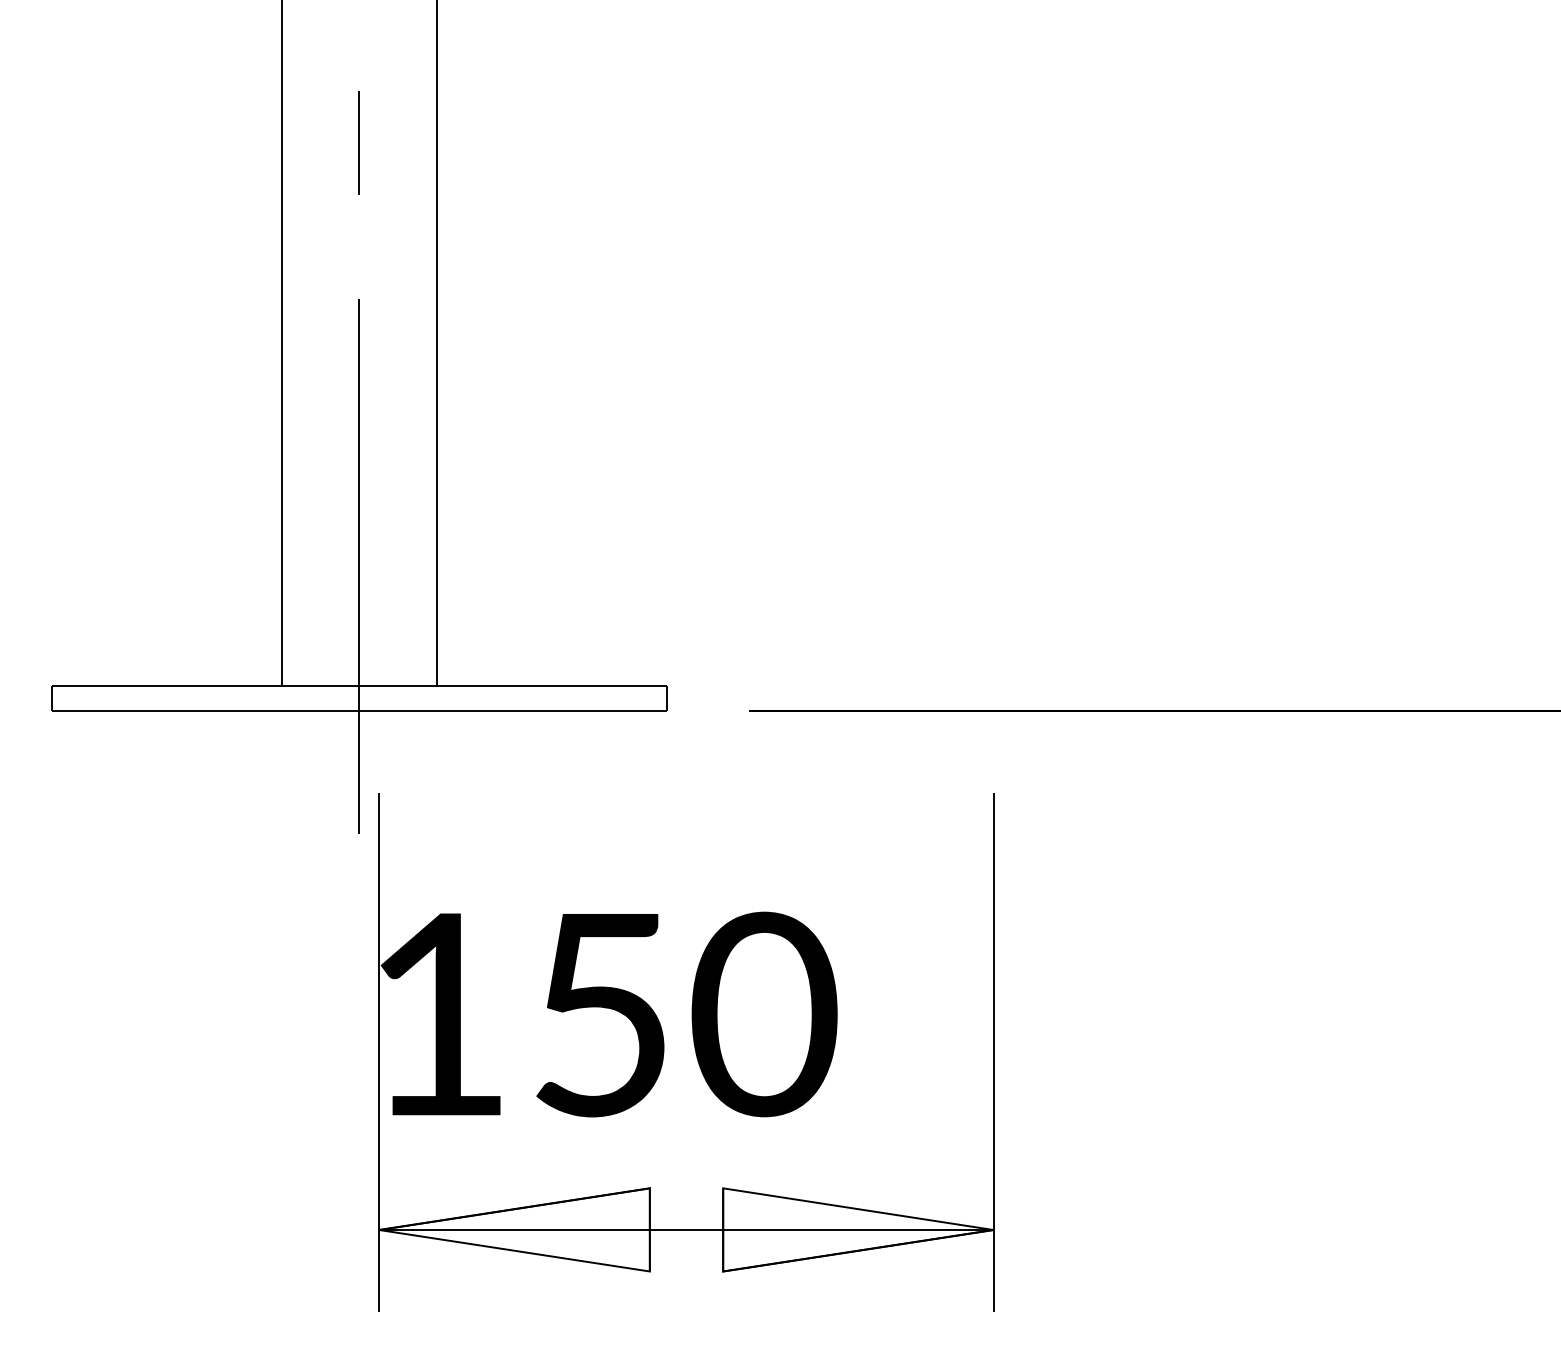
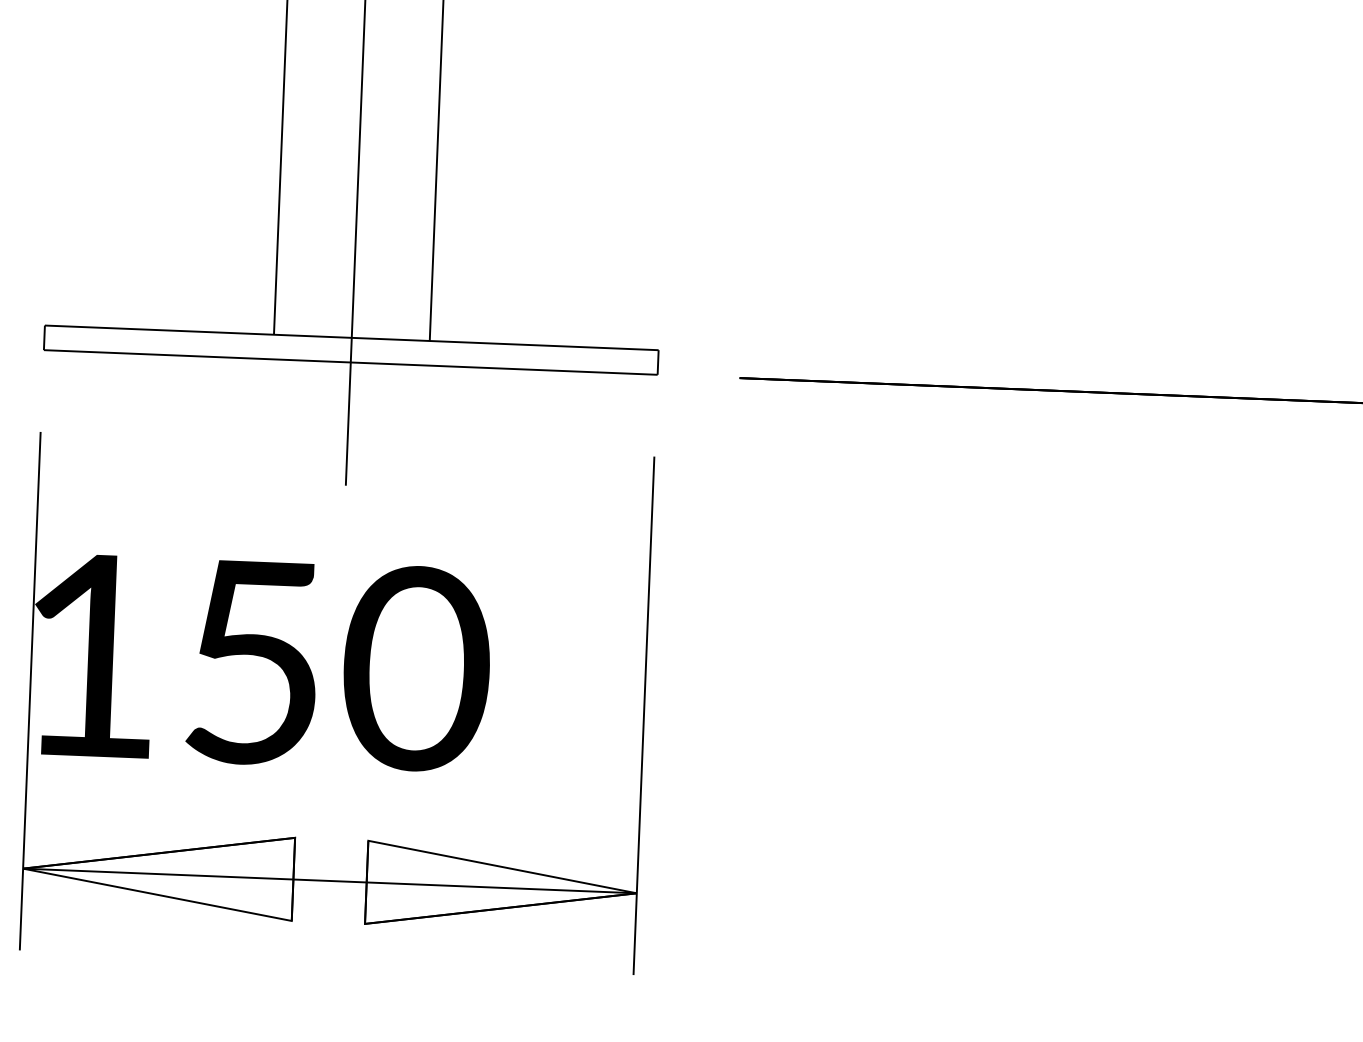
part: (694, 1049) -> (345, 700), moved

